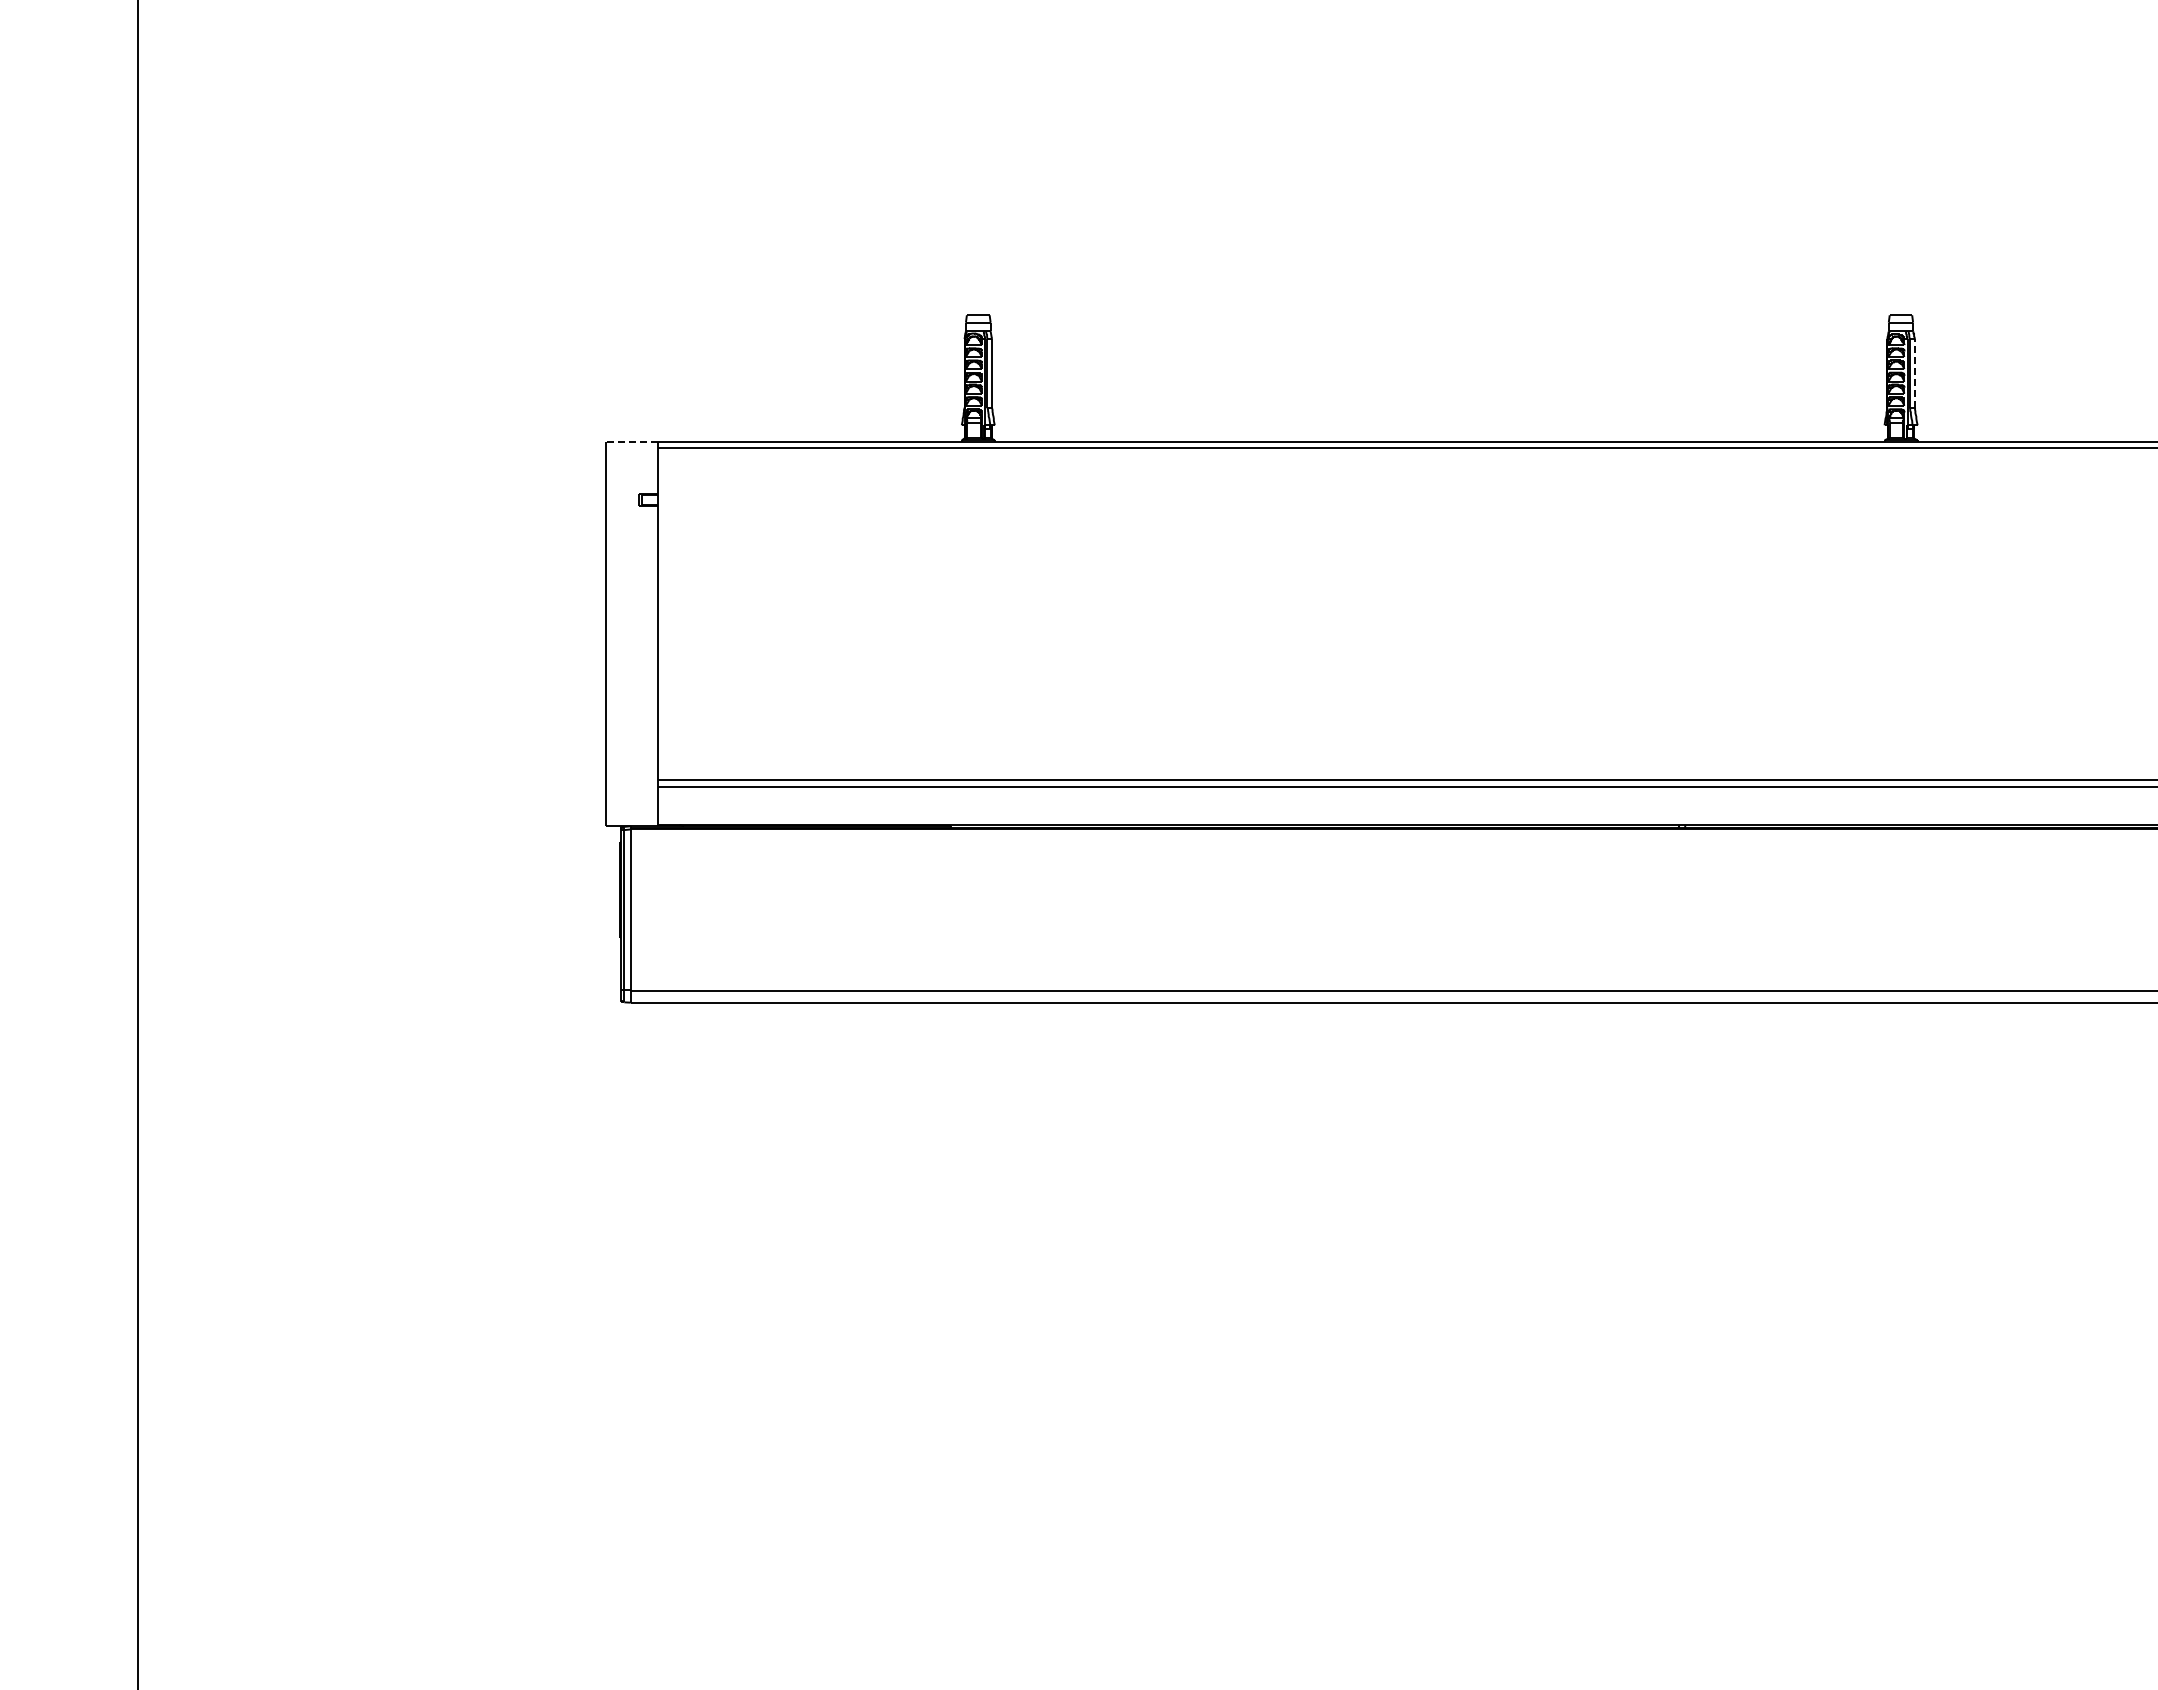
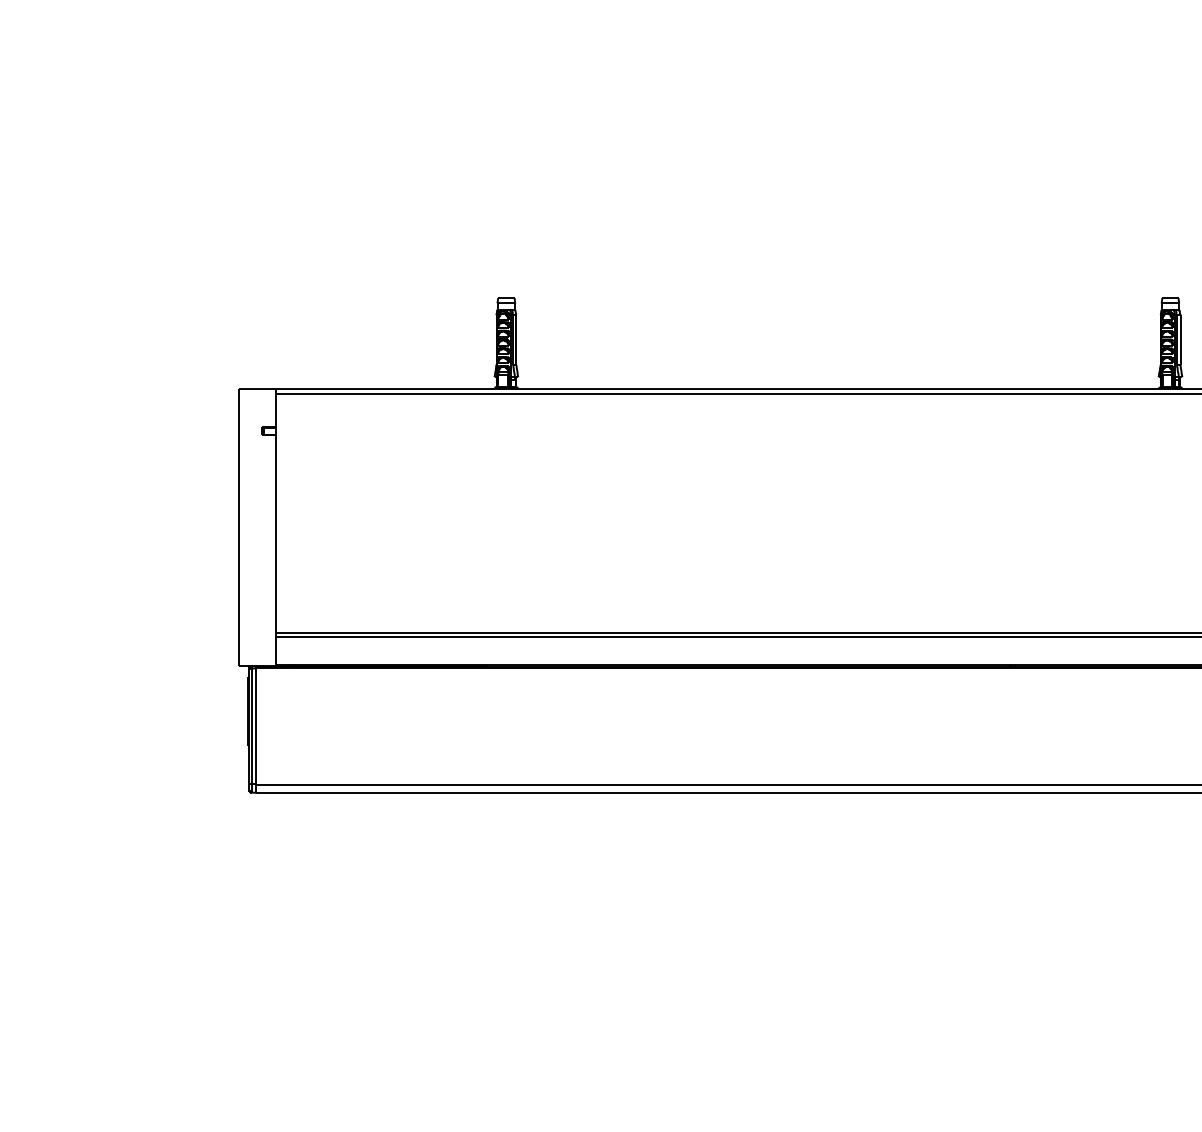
line: (1915, 372) -> (1180, 339), dashed -> solid
line: (632, 441) -> (257, 388), dashed -> solid

